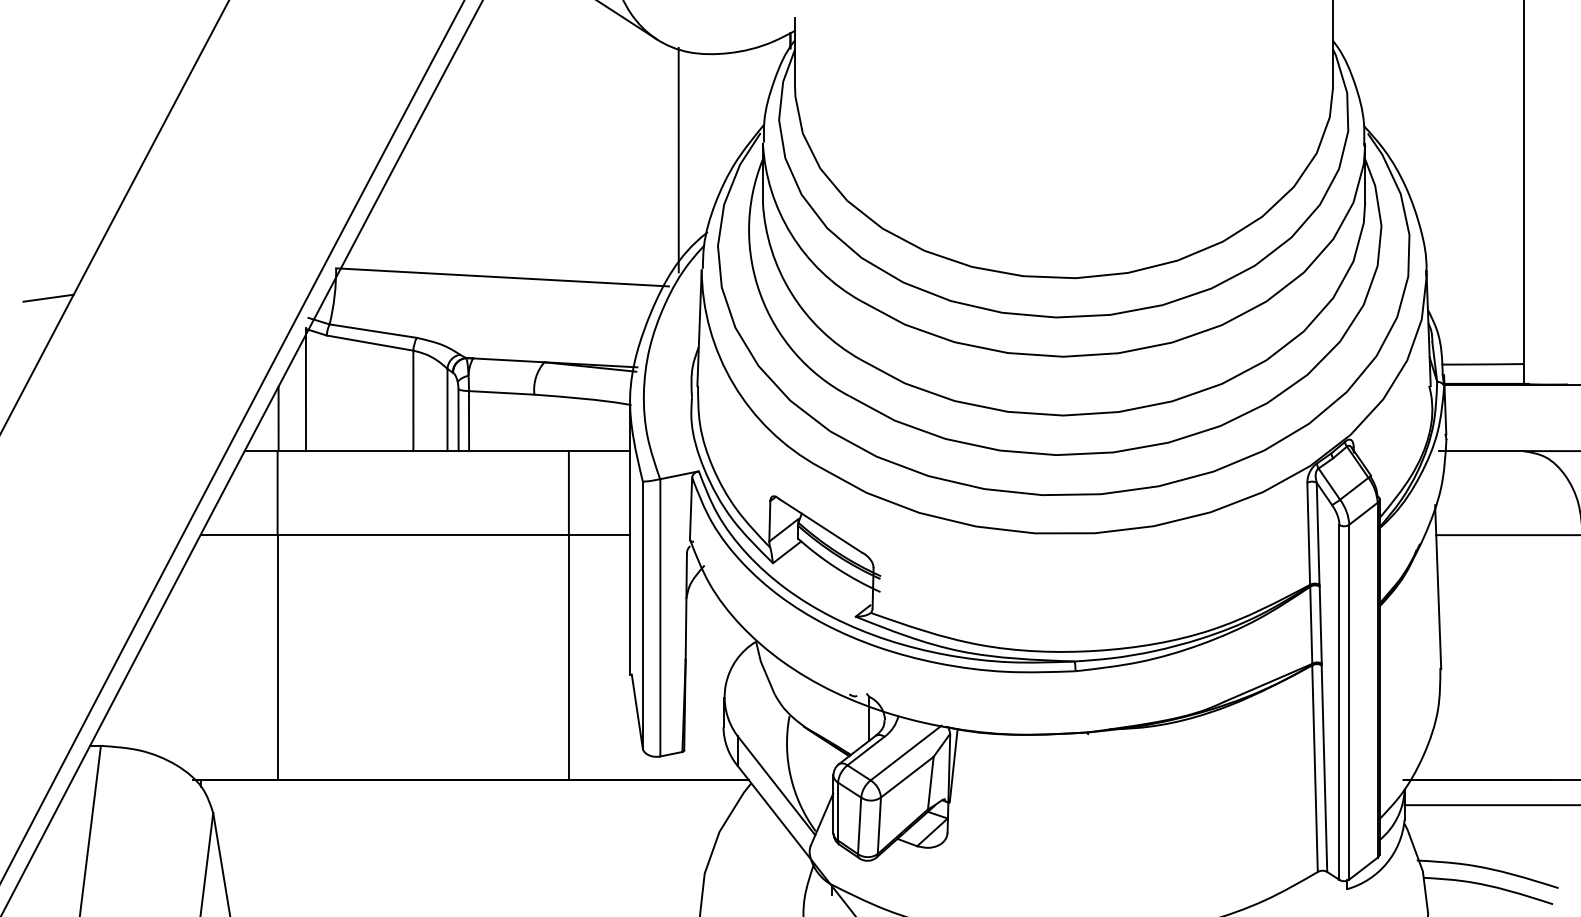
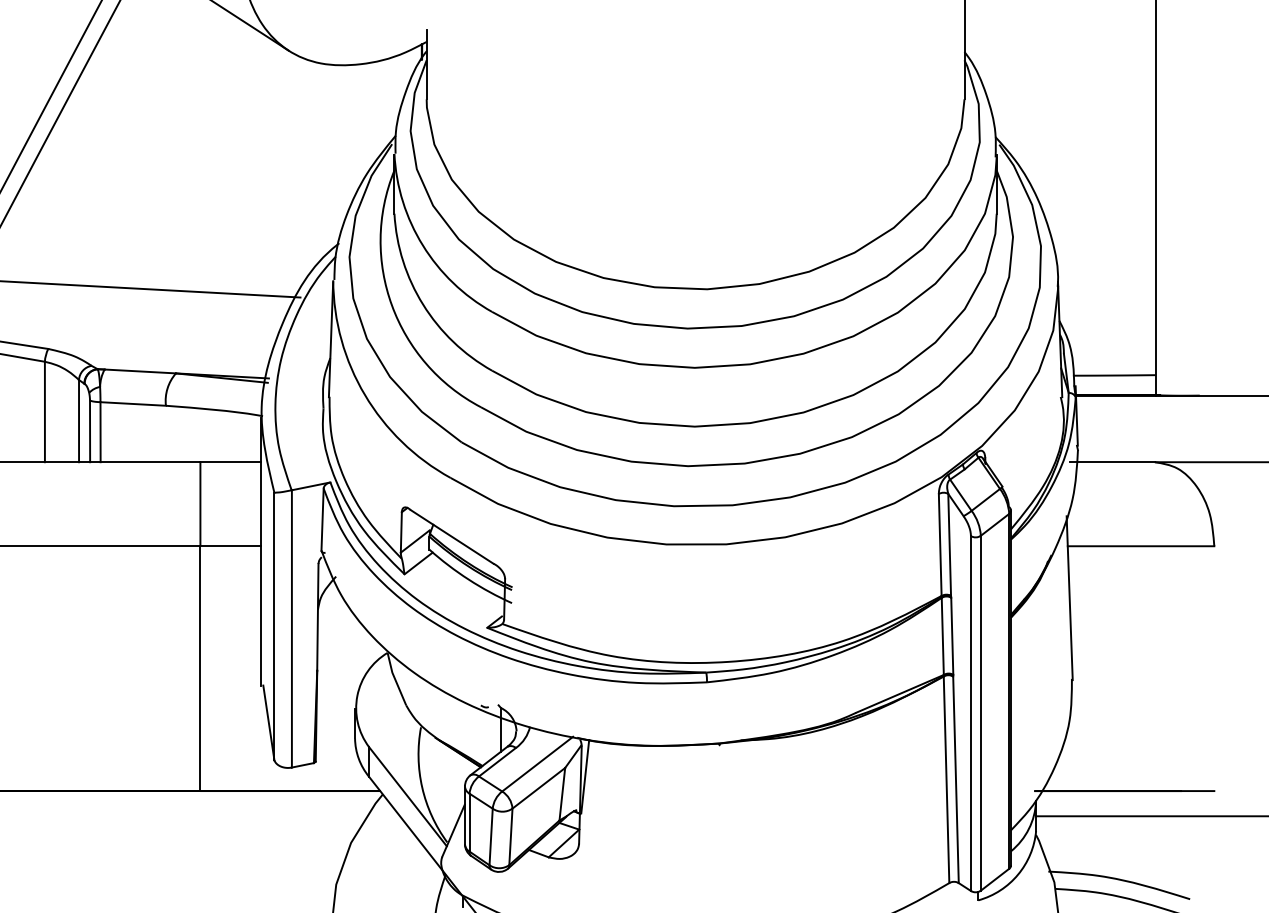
line: (678, 159) -> (310, 170), removed

